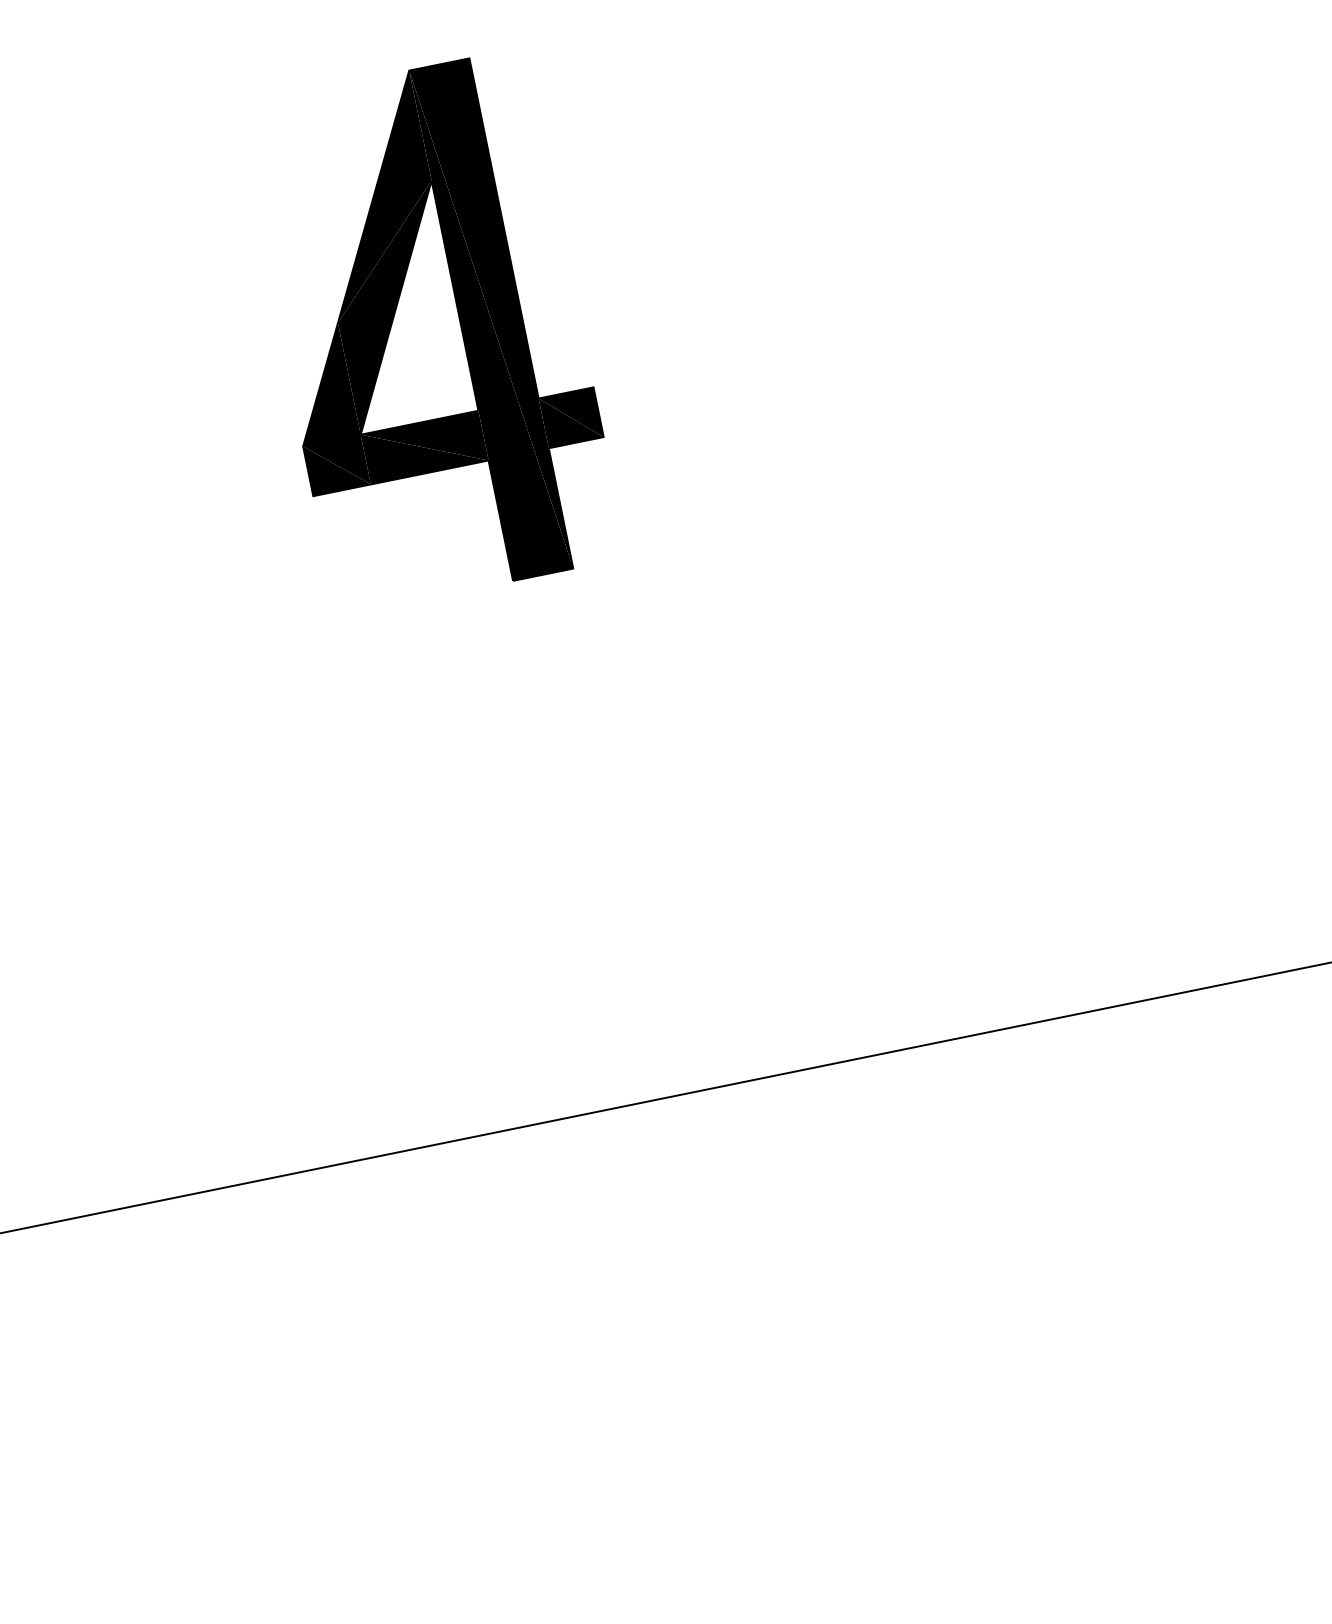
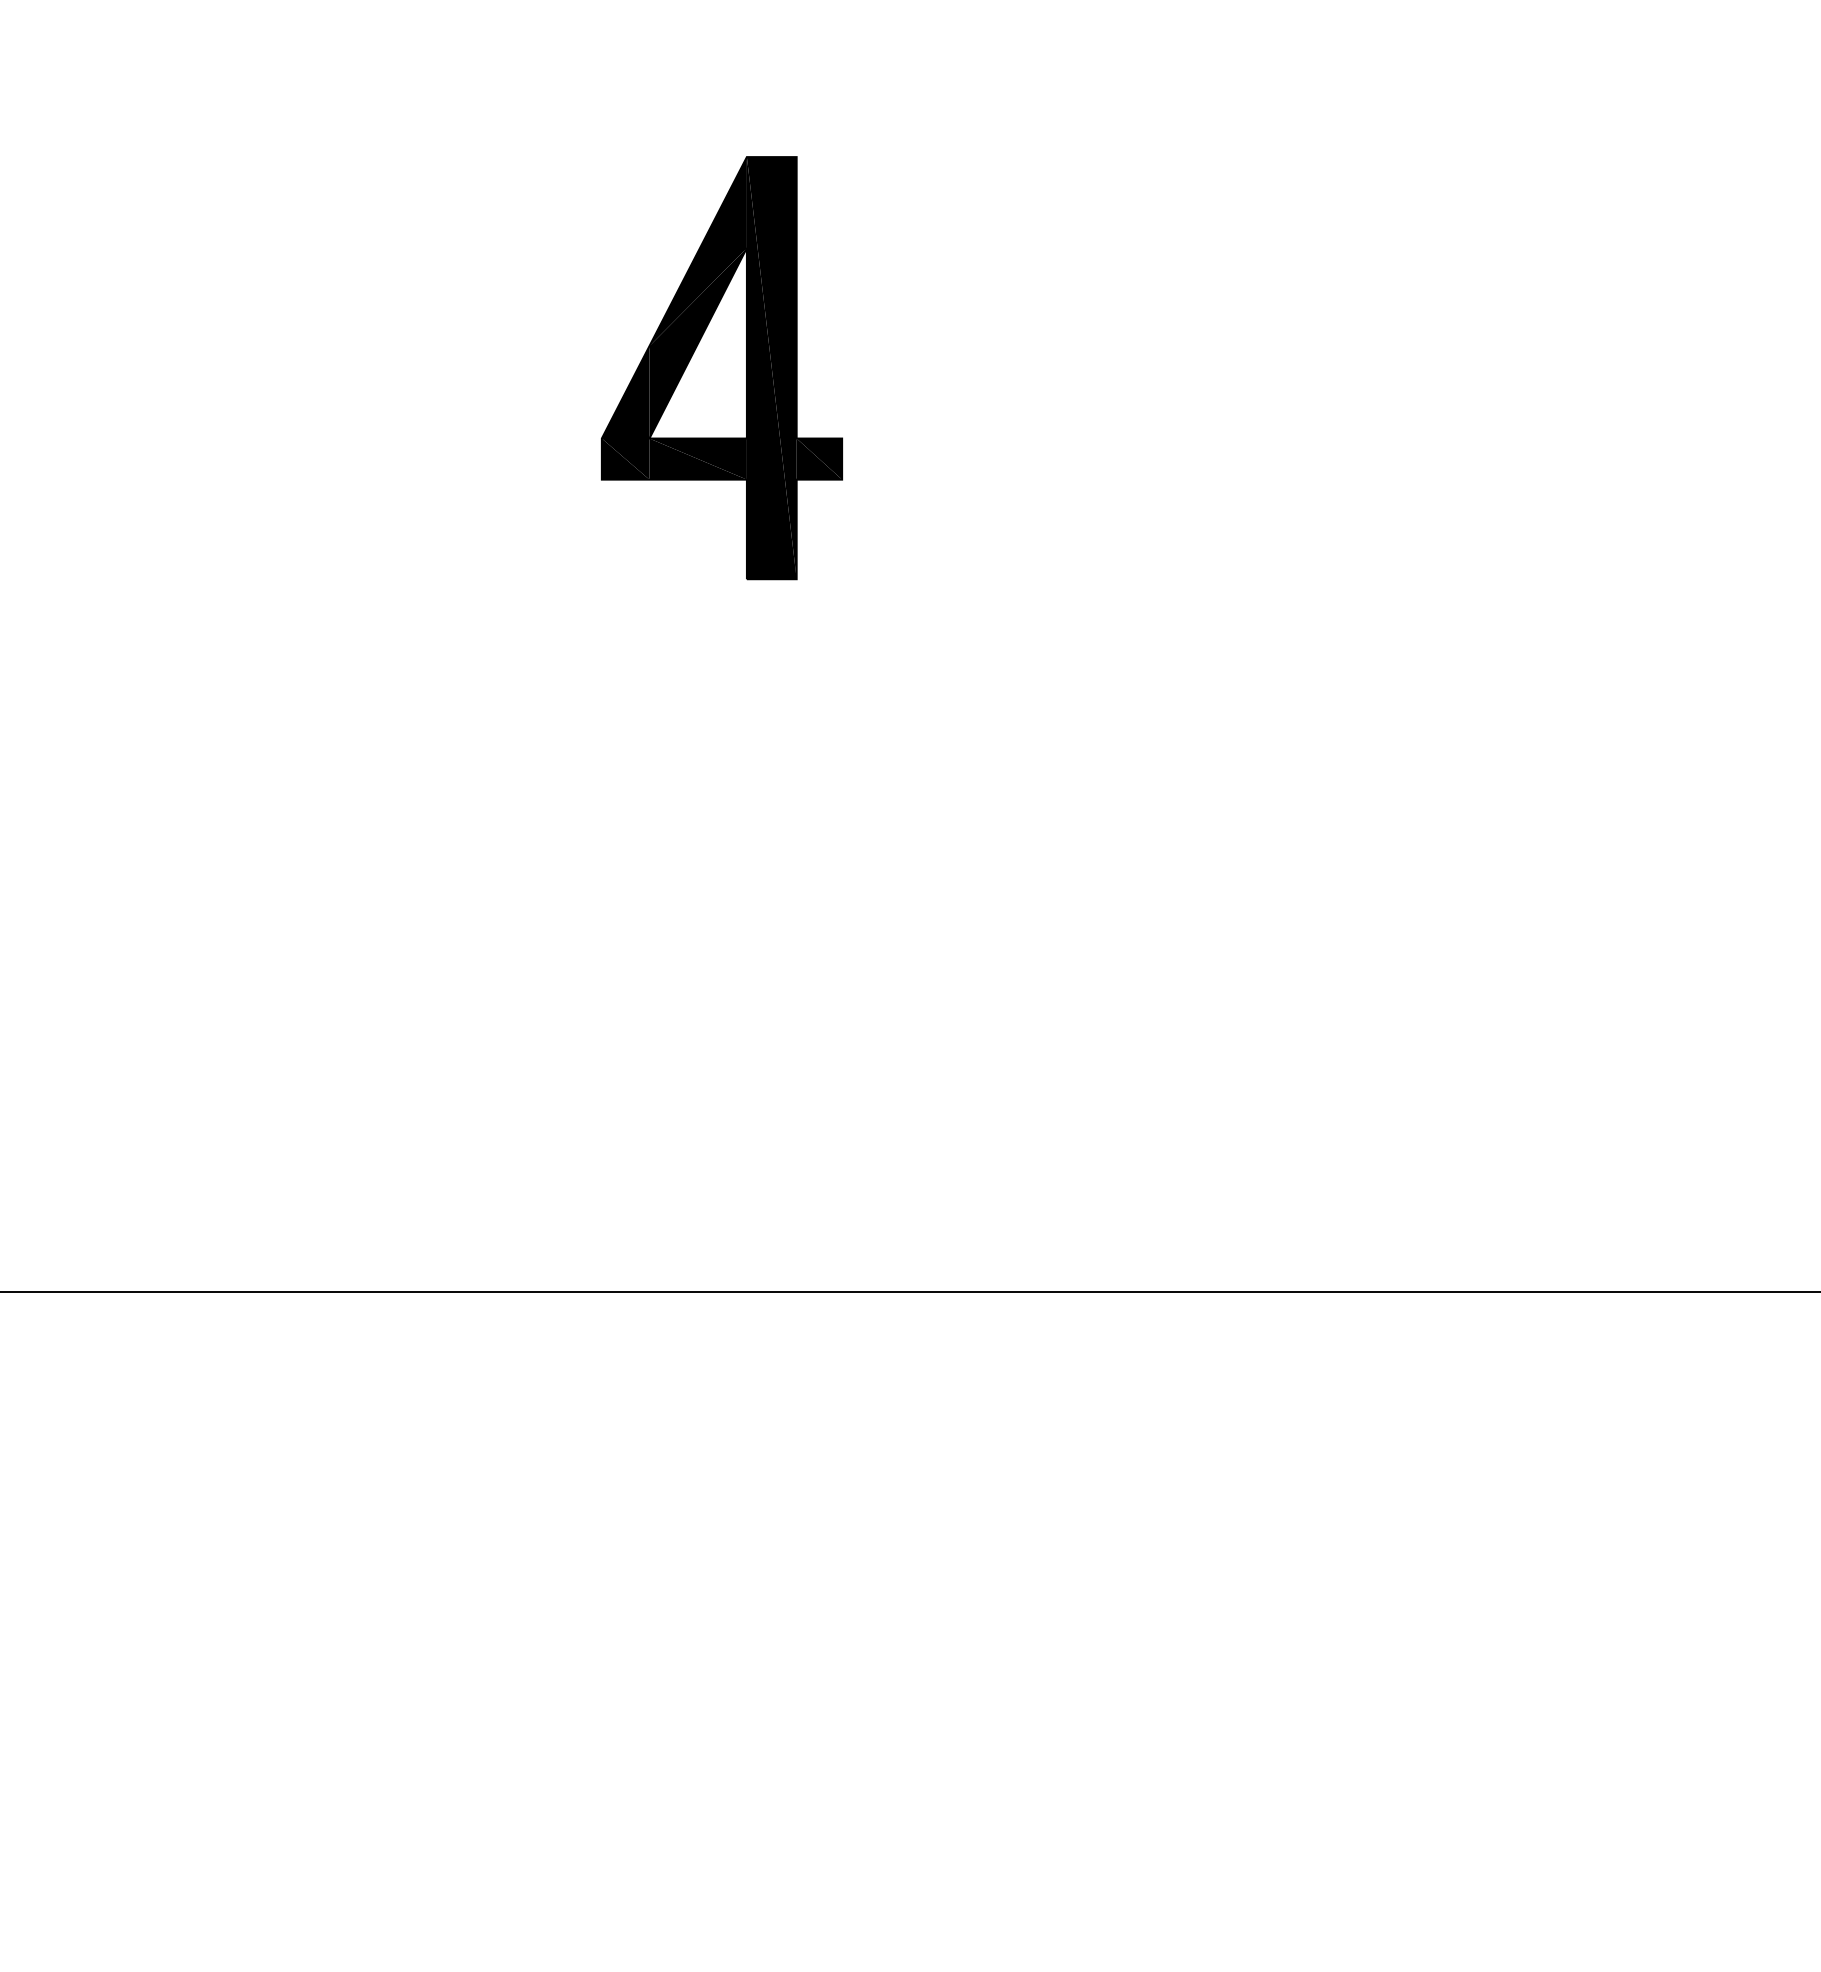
part: (430, 331) -> (721, 367), size x0.7

